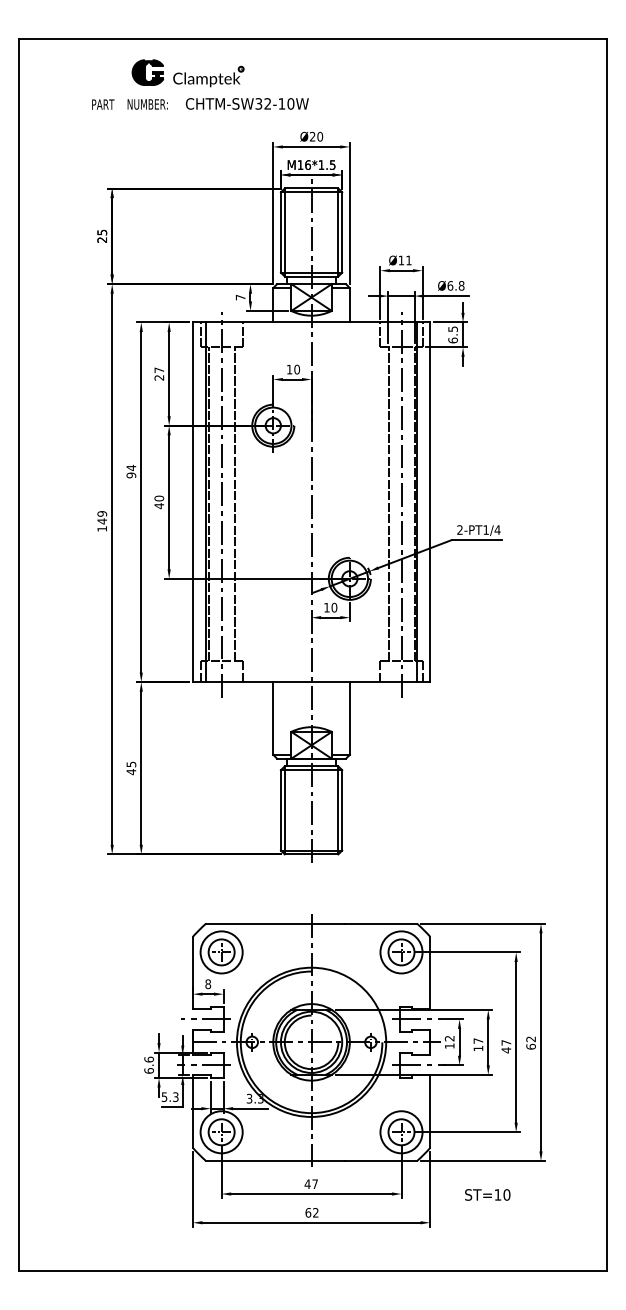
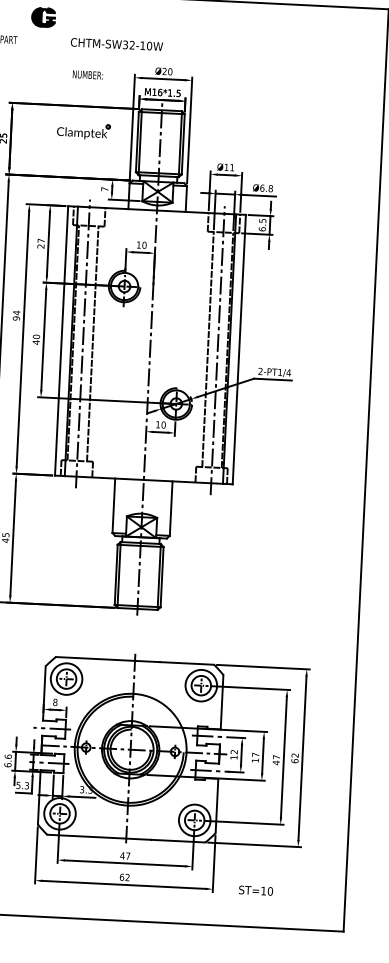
part: (208, 76) -> (83, 131), moved
text: (147, 104) -> (87, 75), moved
text: (487, 1194) -> (255, 890), moved

